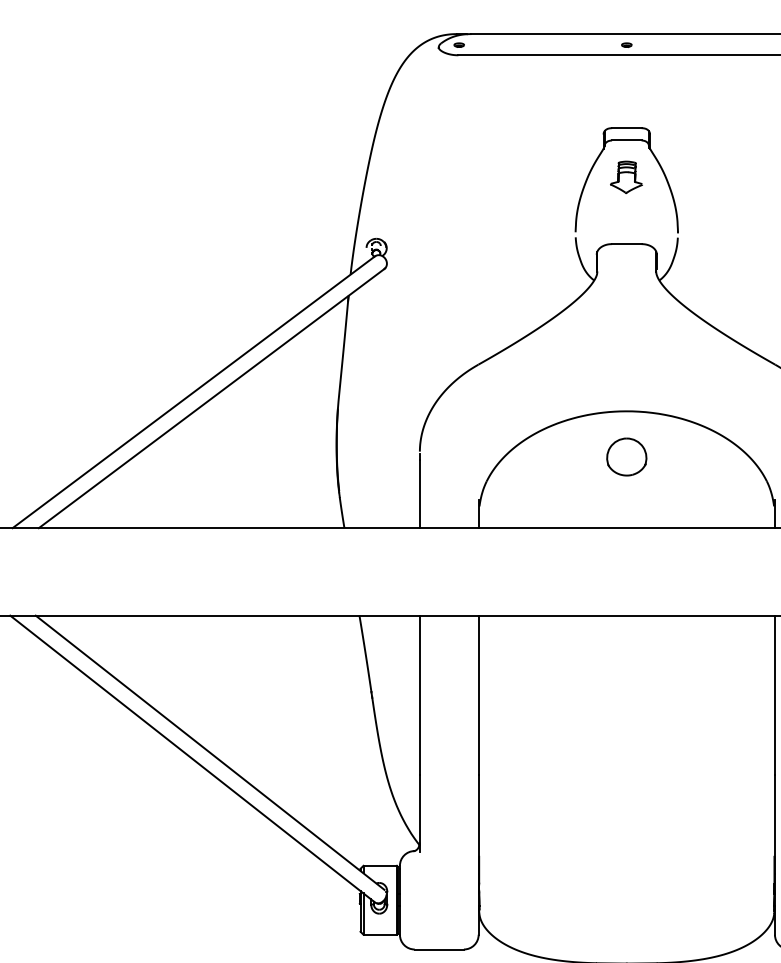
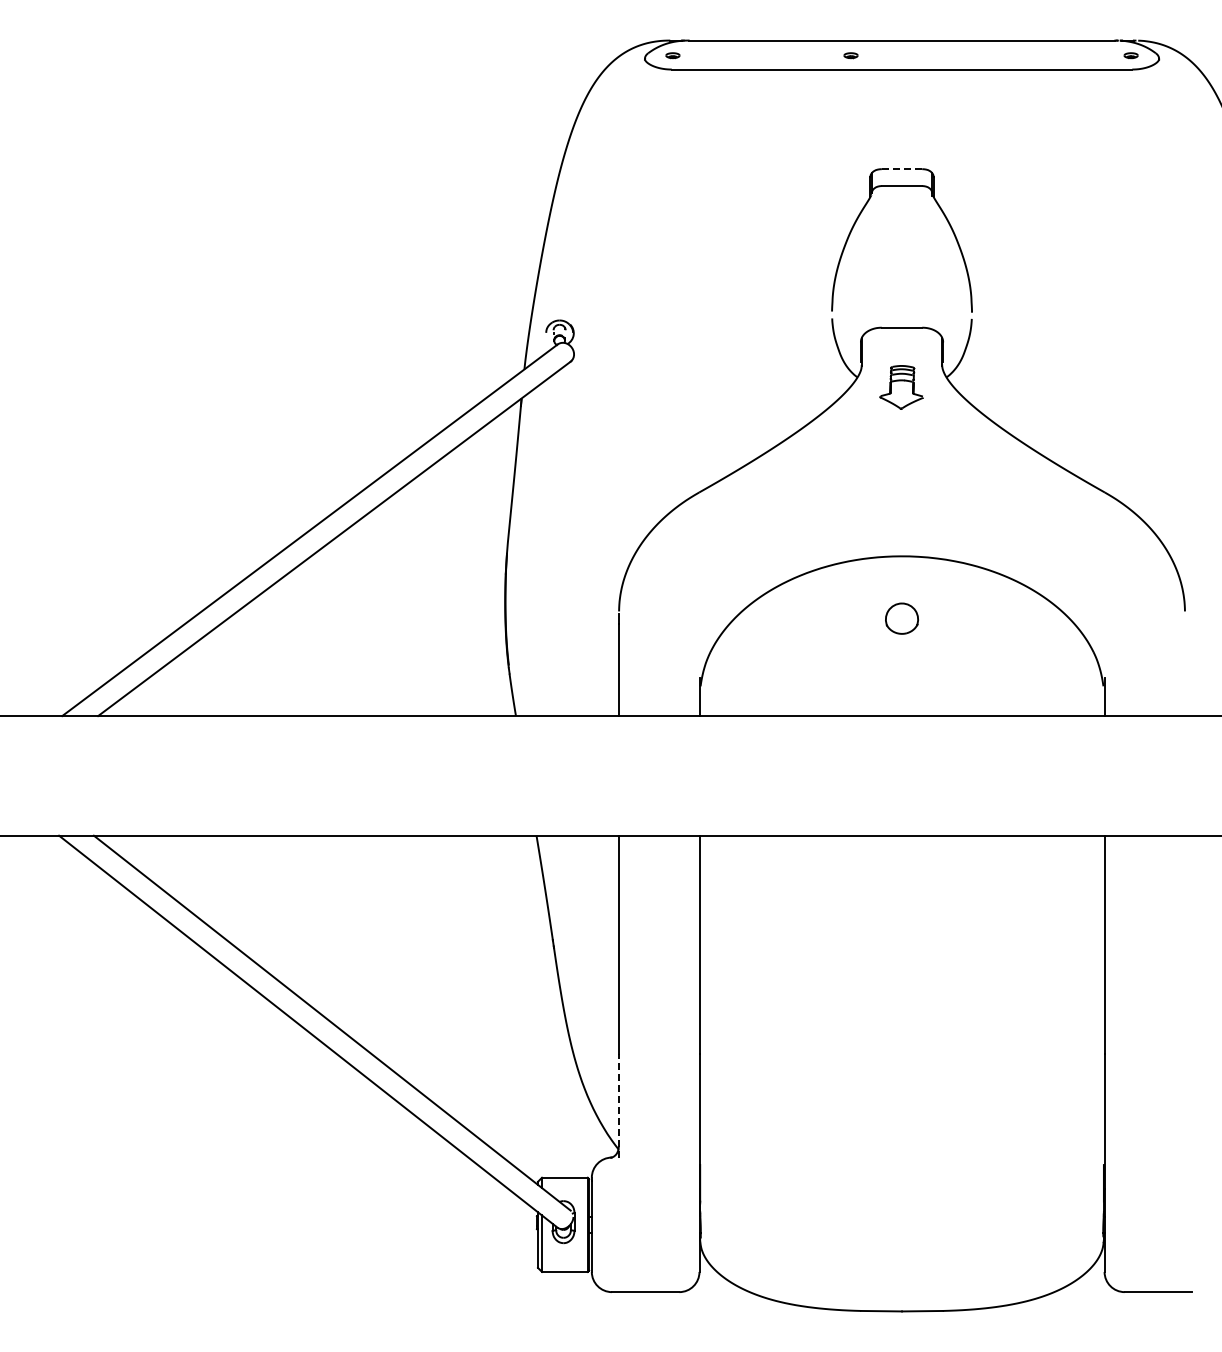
part: (626, 45) -> (850, 55), moved
line: (627, 128) -> (902, 169), solid -> dashed
part: (626, 177) -> (901, 387), moved
part: (626, 456) -> (901, 618), size x0.6
line: (419, 812) -> (618, 1105), solid -> dashed

